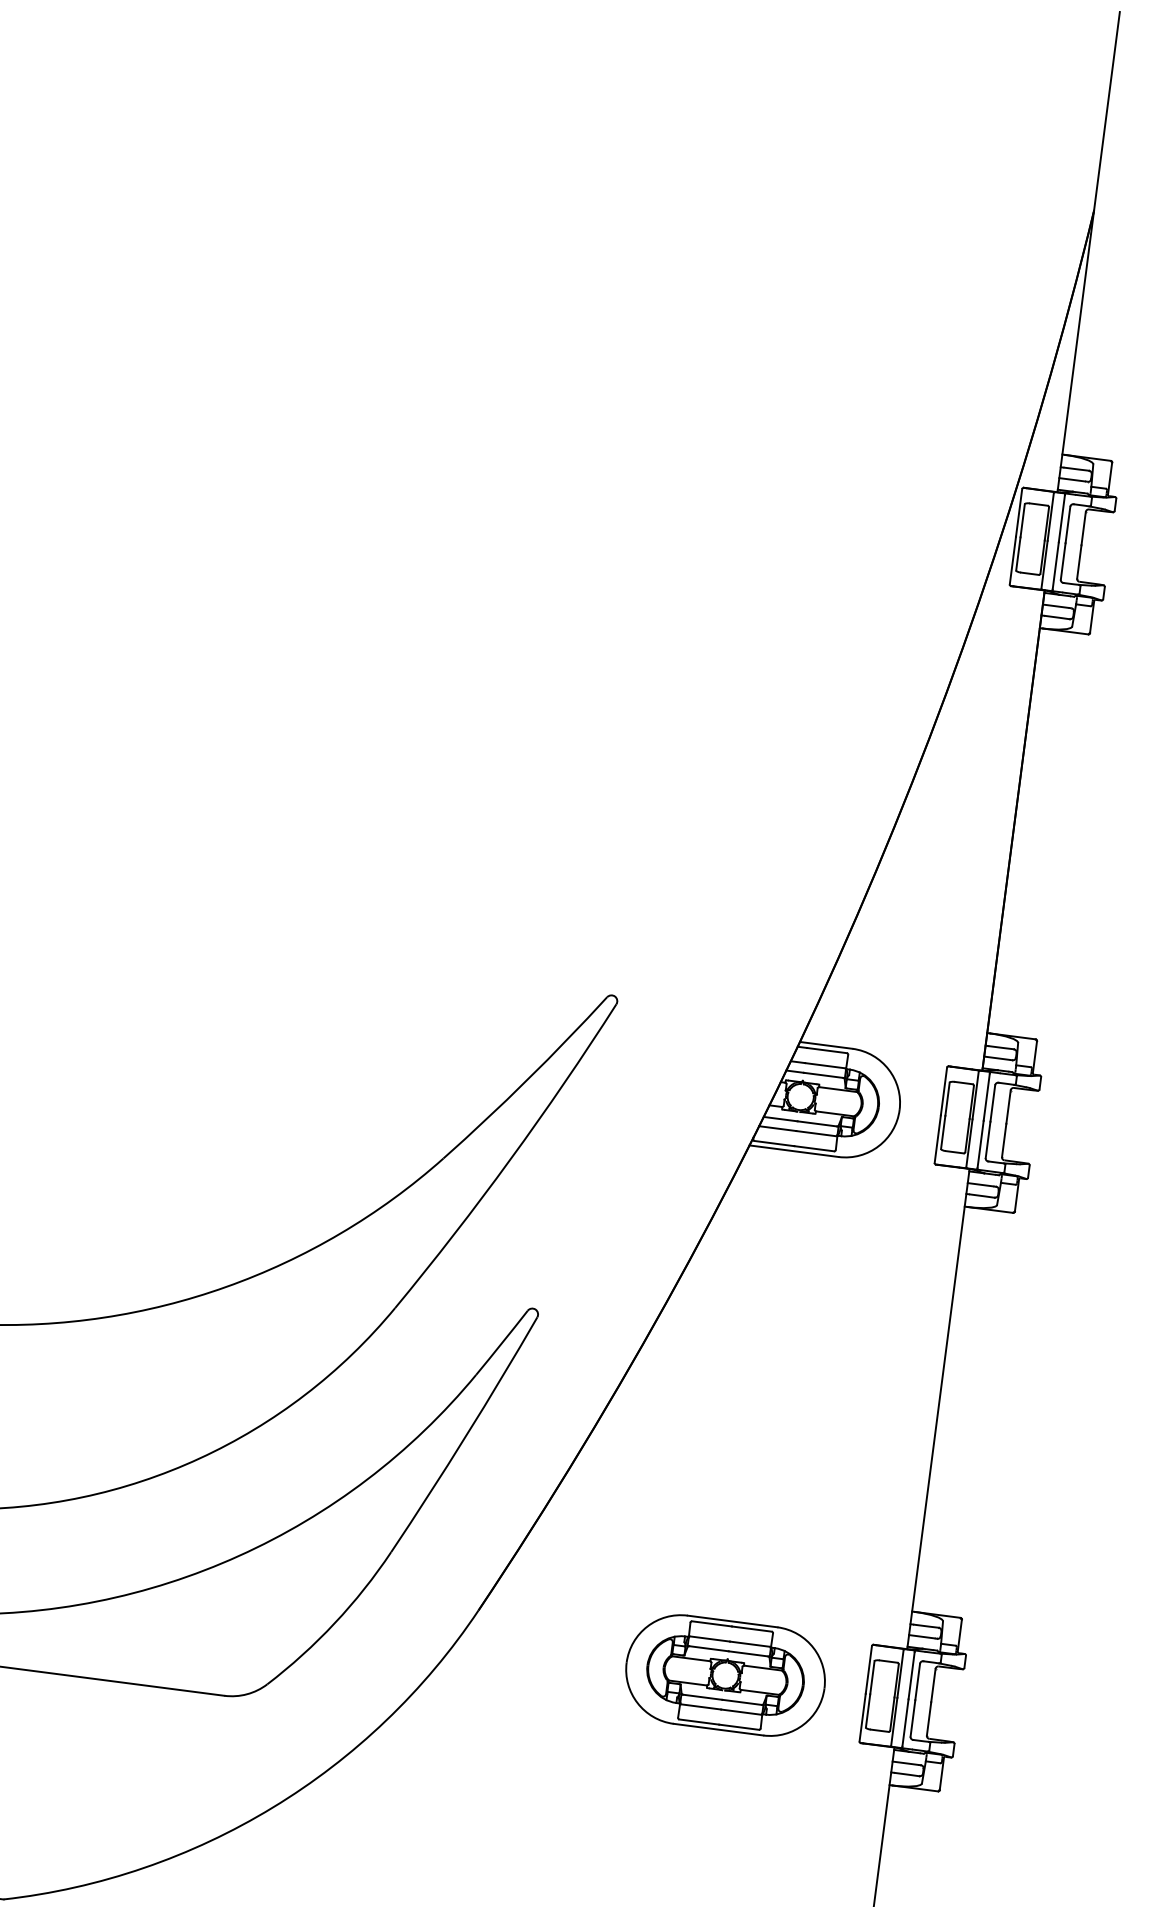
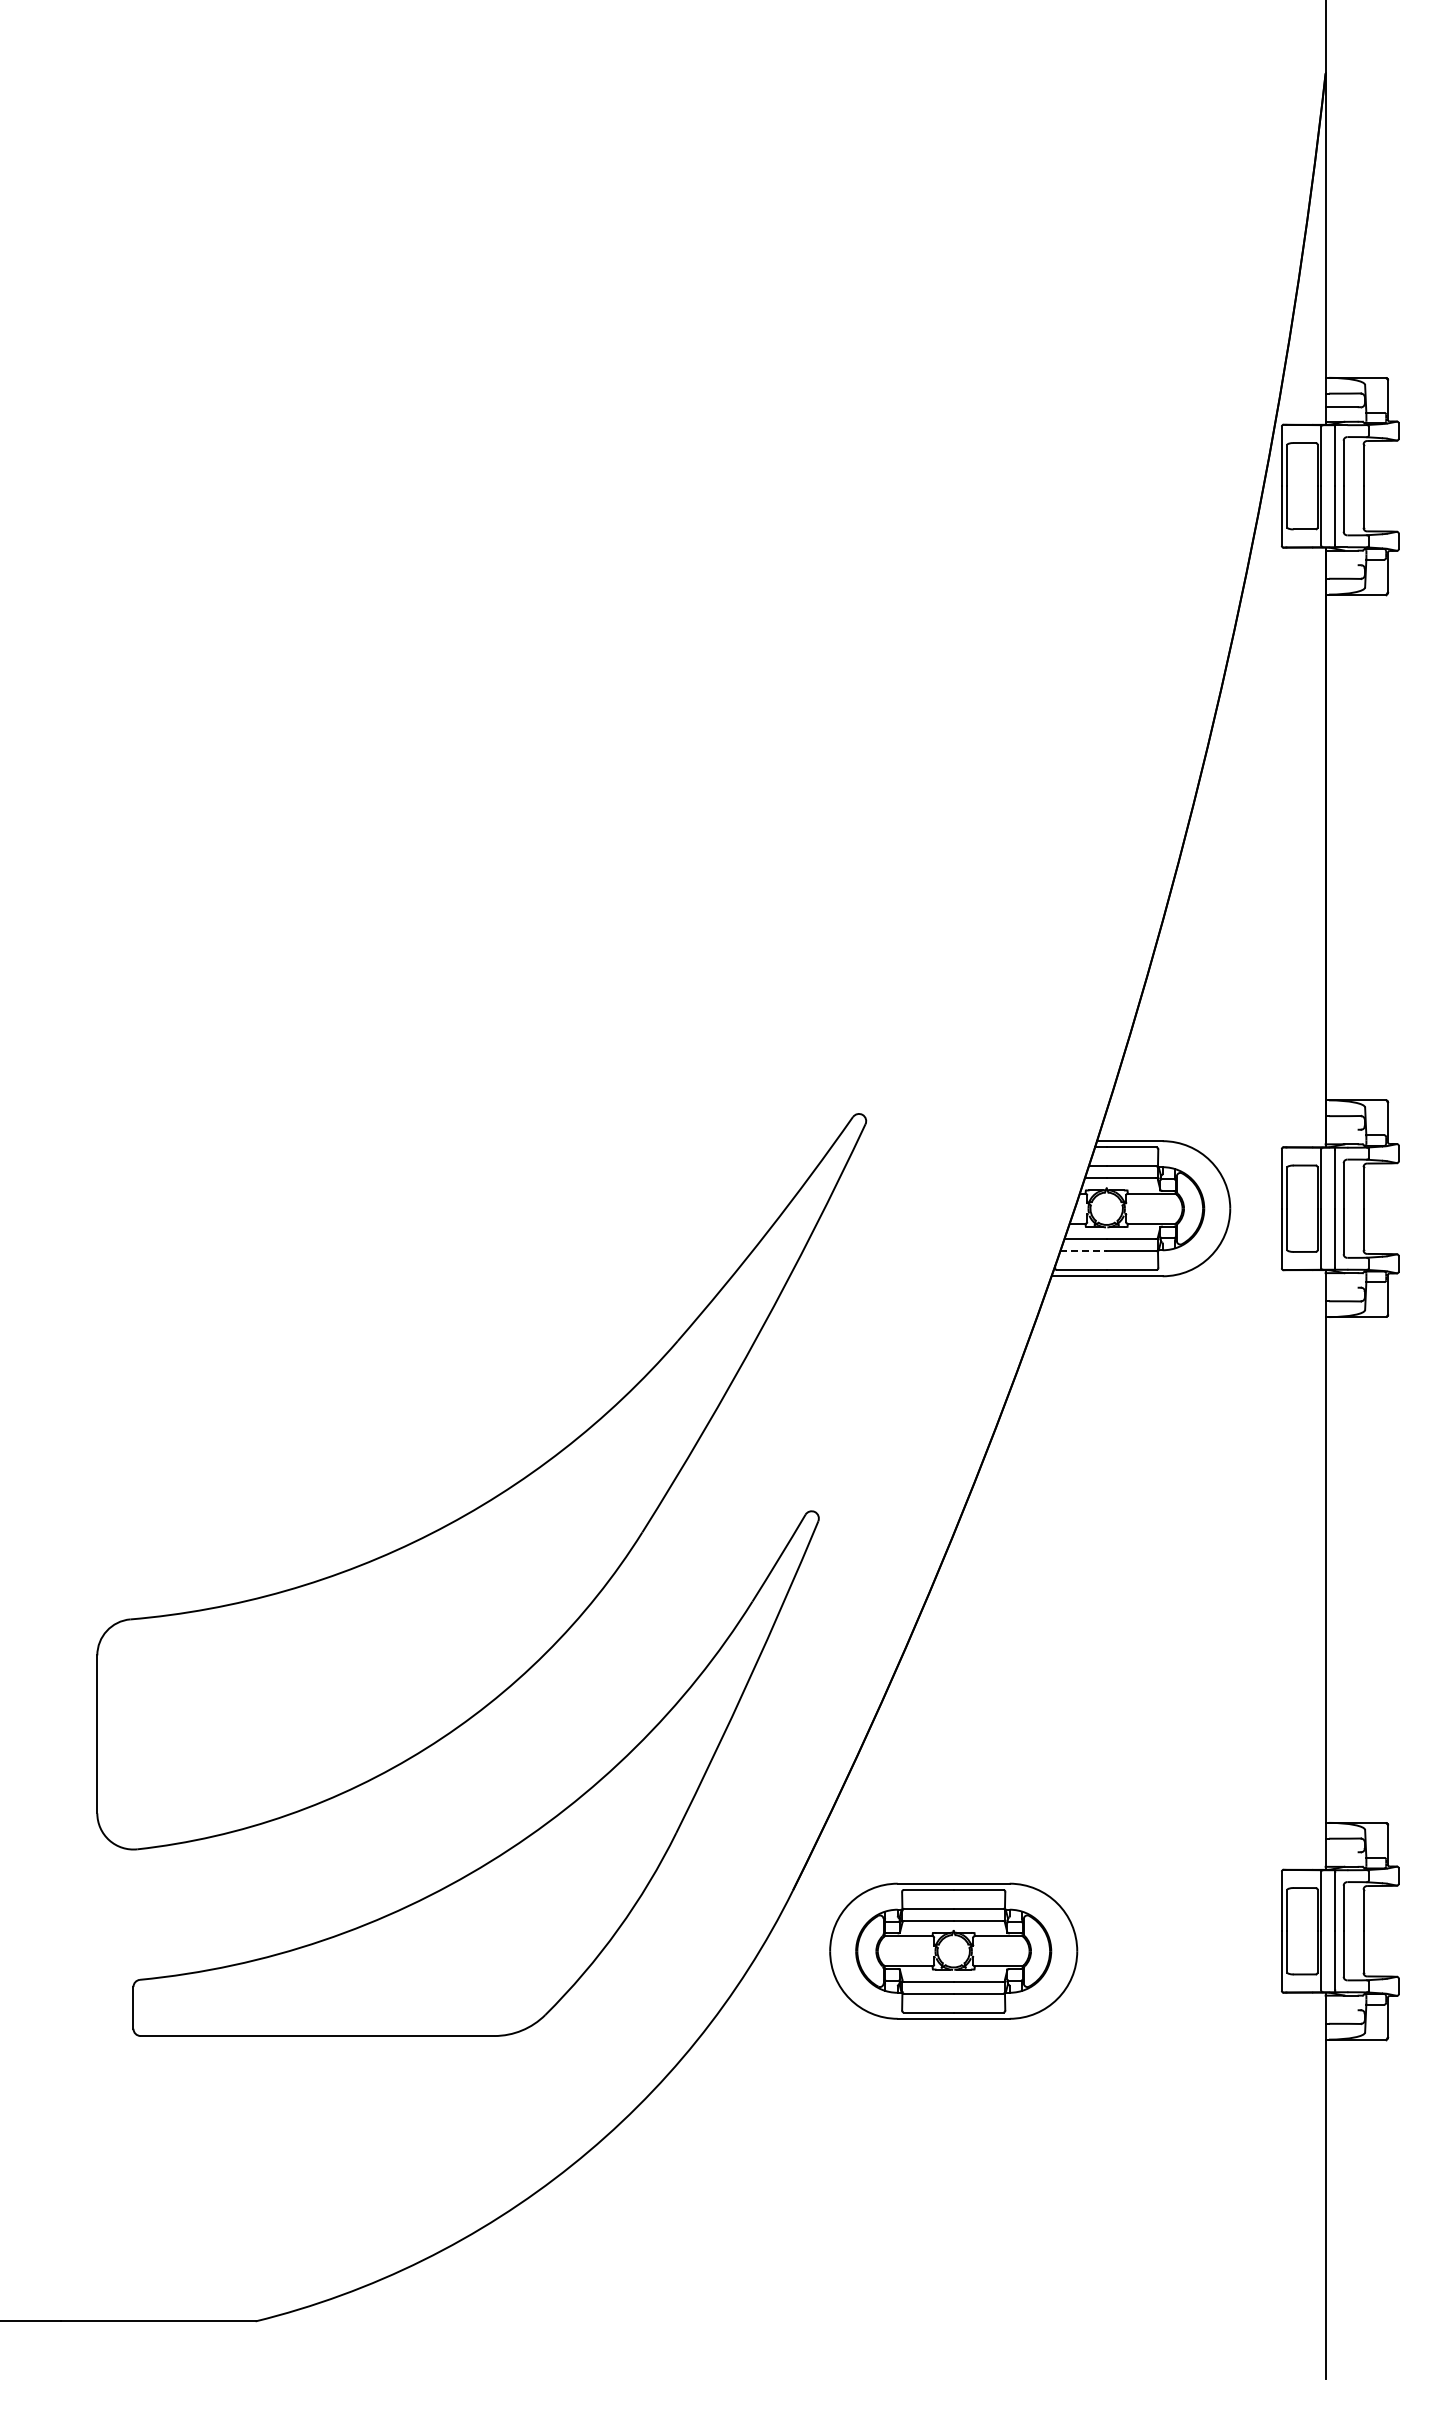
line: (1055, 606) -> (1341, 565), removed
line: (996, 1058) -> (1341, 1129), removed
line: (778, 1129) -> (1084, 1251), solid -> dashed
line: (980, 1184) -> (1341, 1287), removed
line: (921, 1636) -> (1341, 1852), removed
part: (725, 1674) -> (953, 1950), moved
line: (905, 1763) -> (1341, 2010), removed

